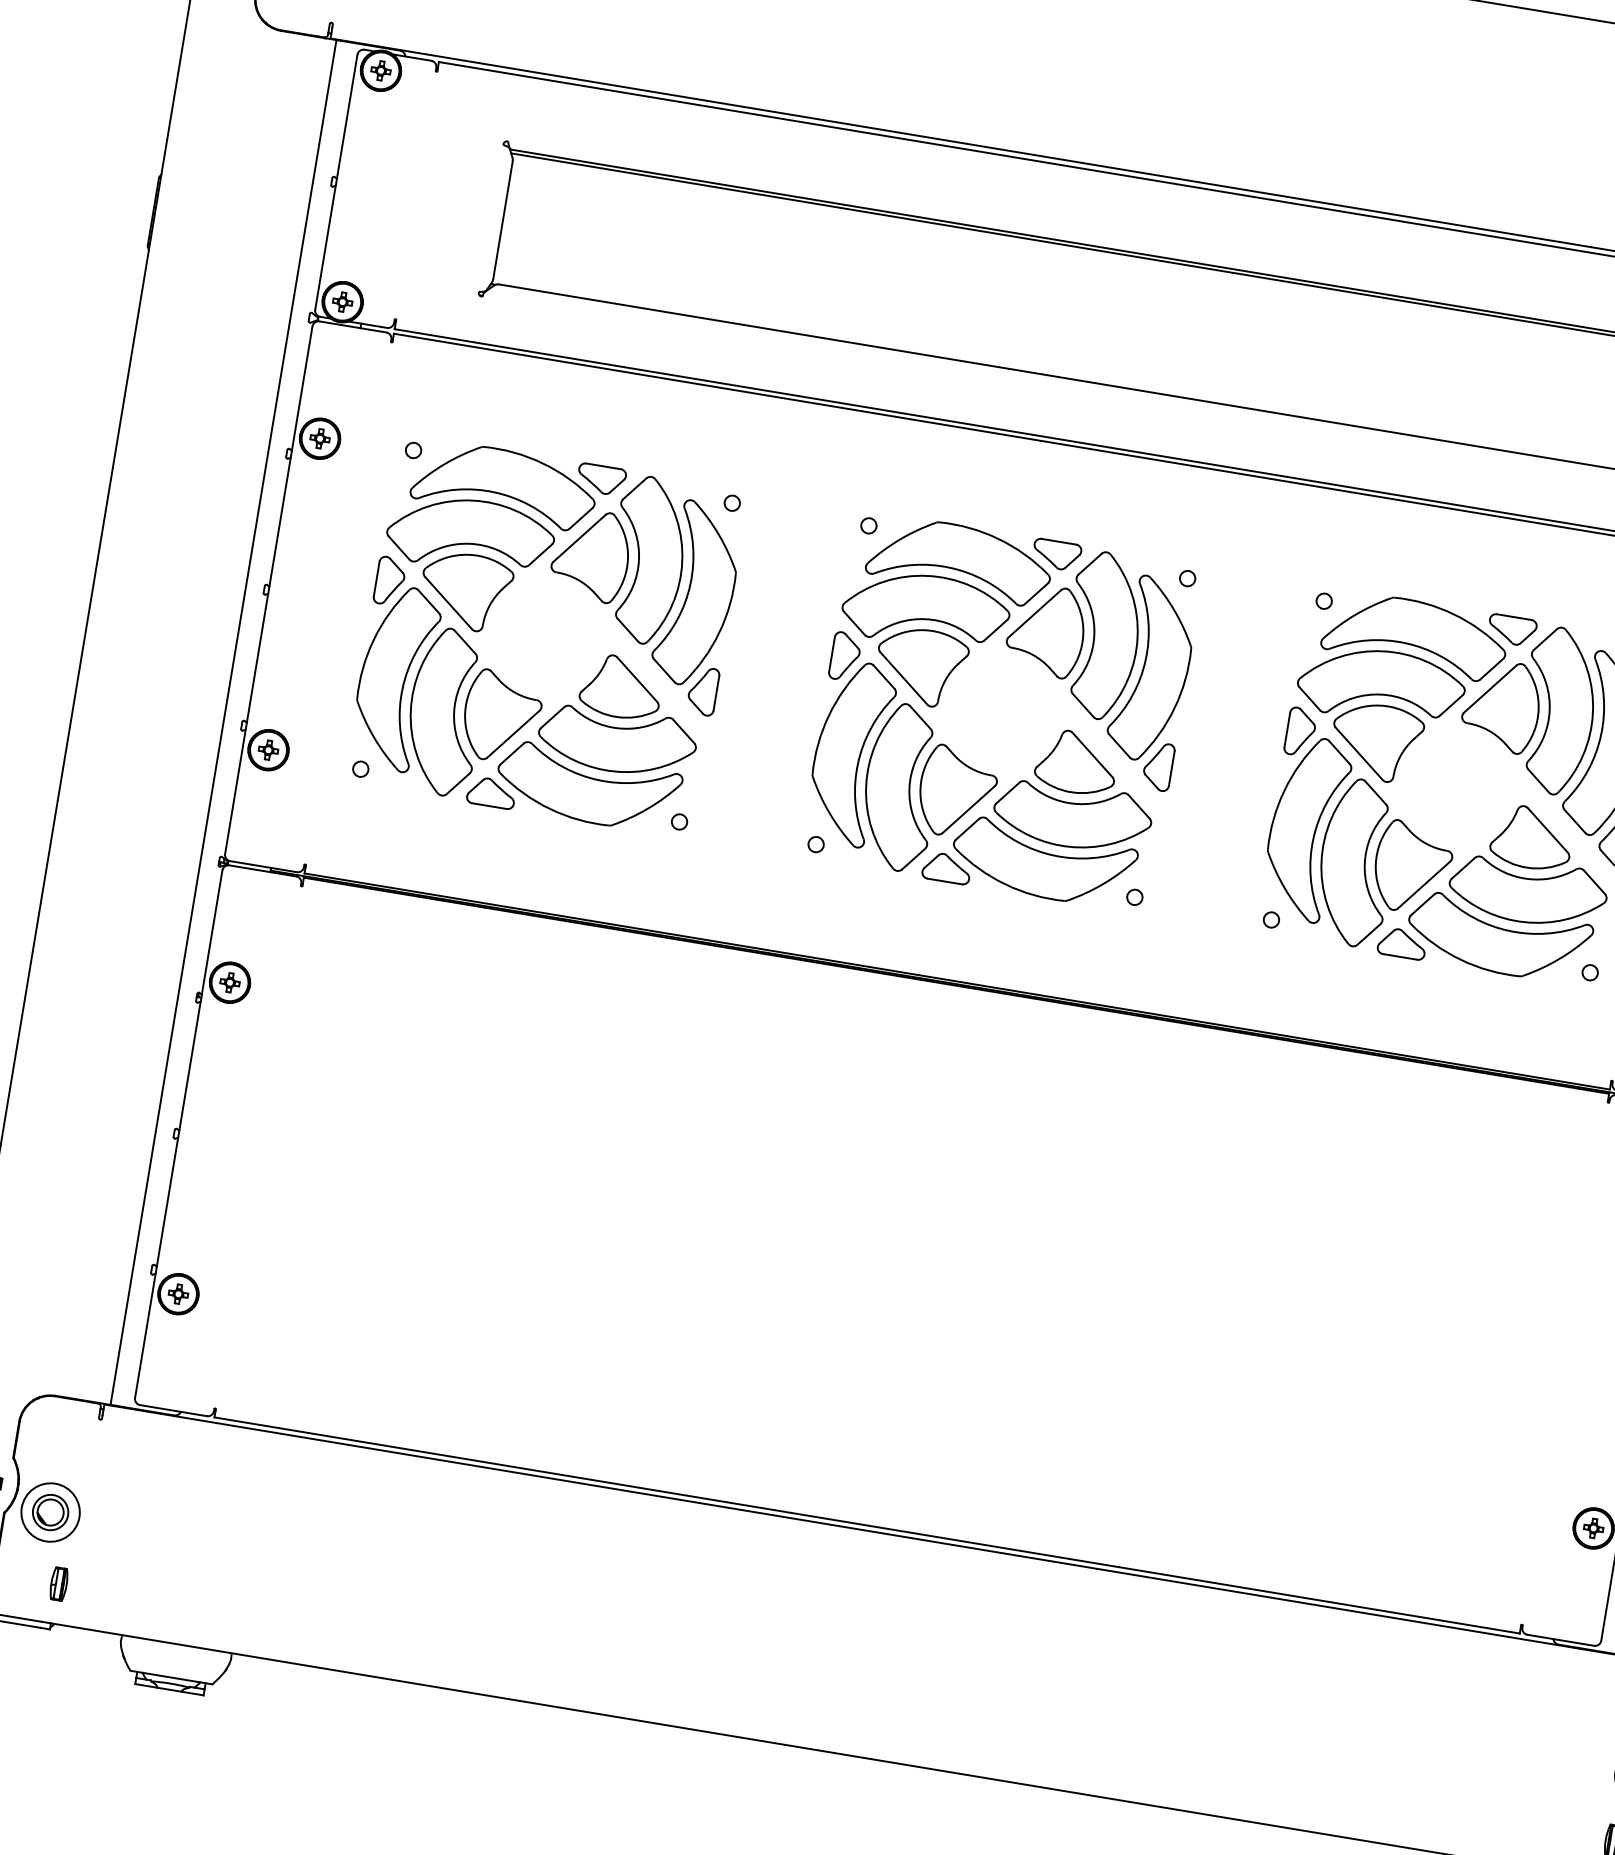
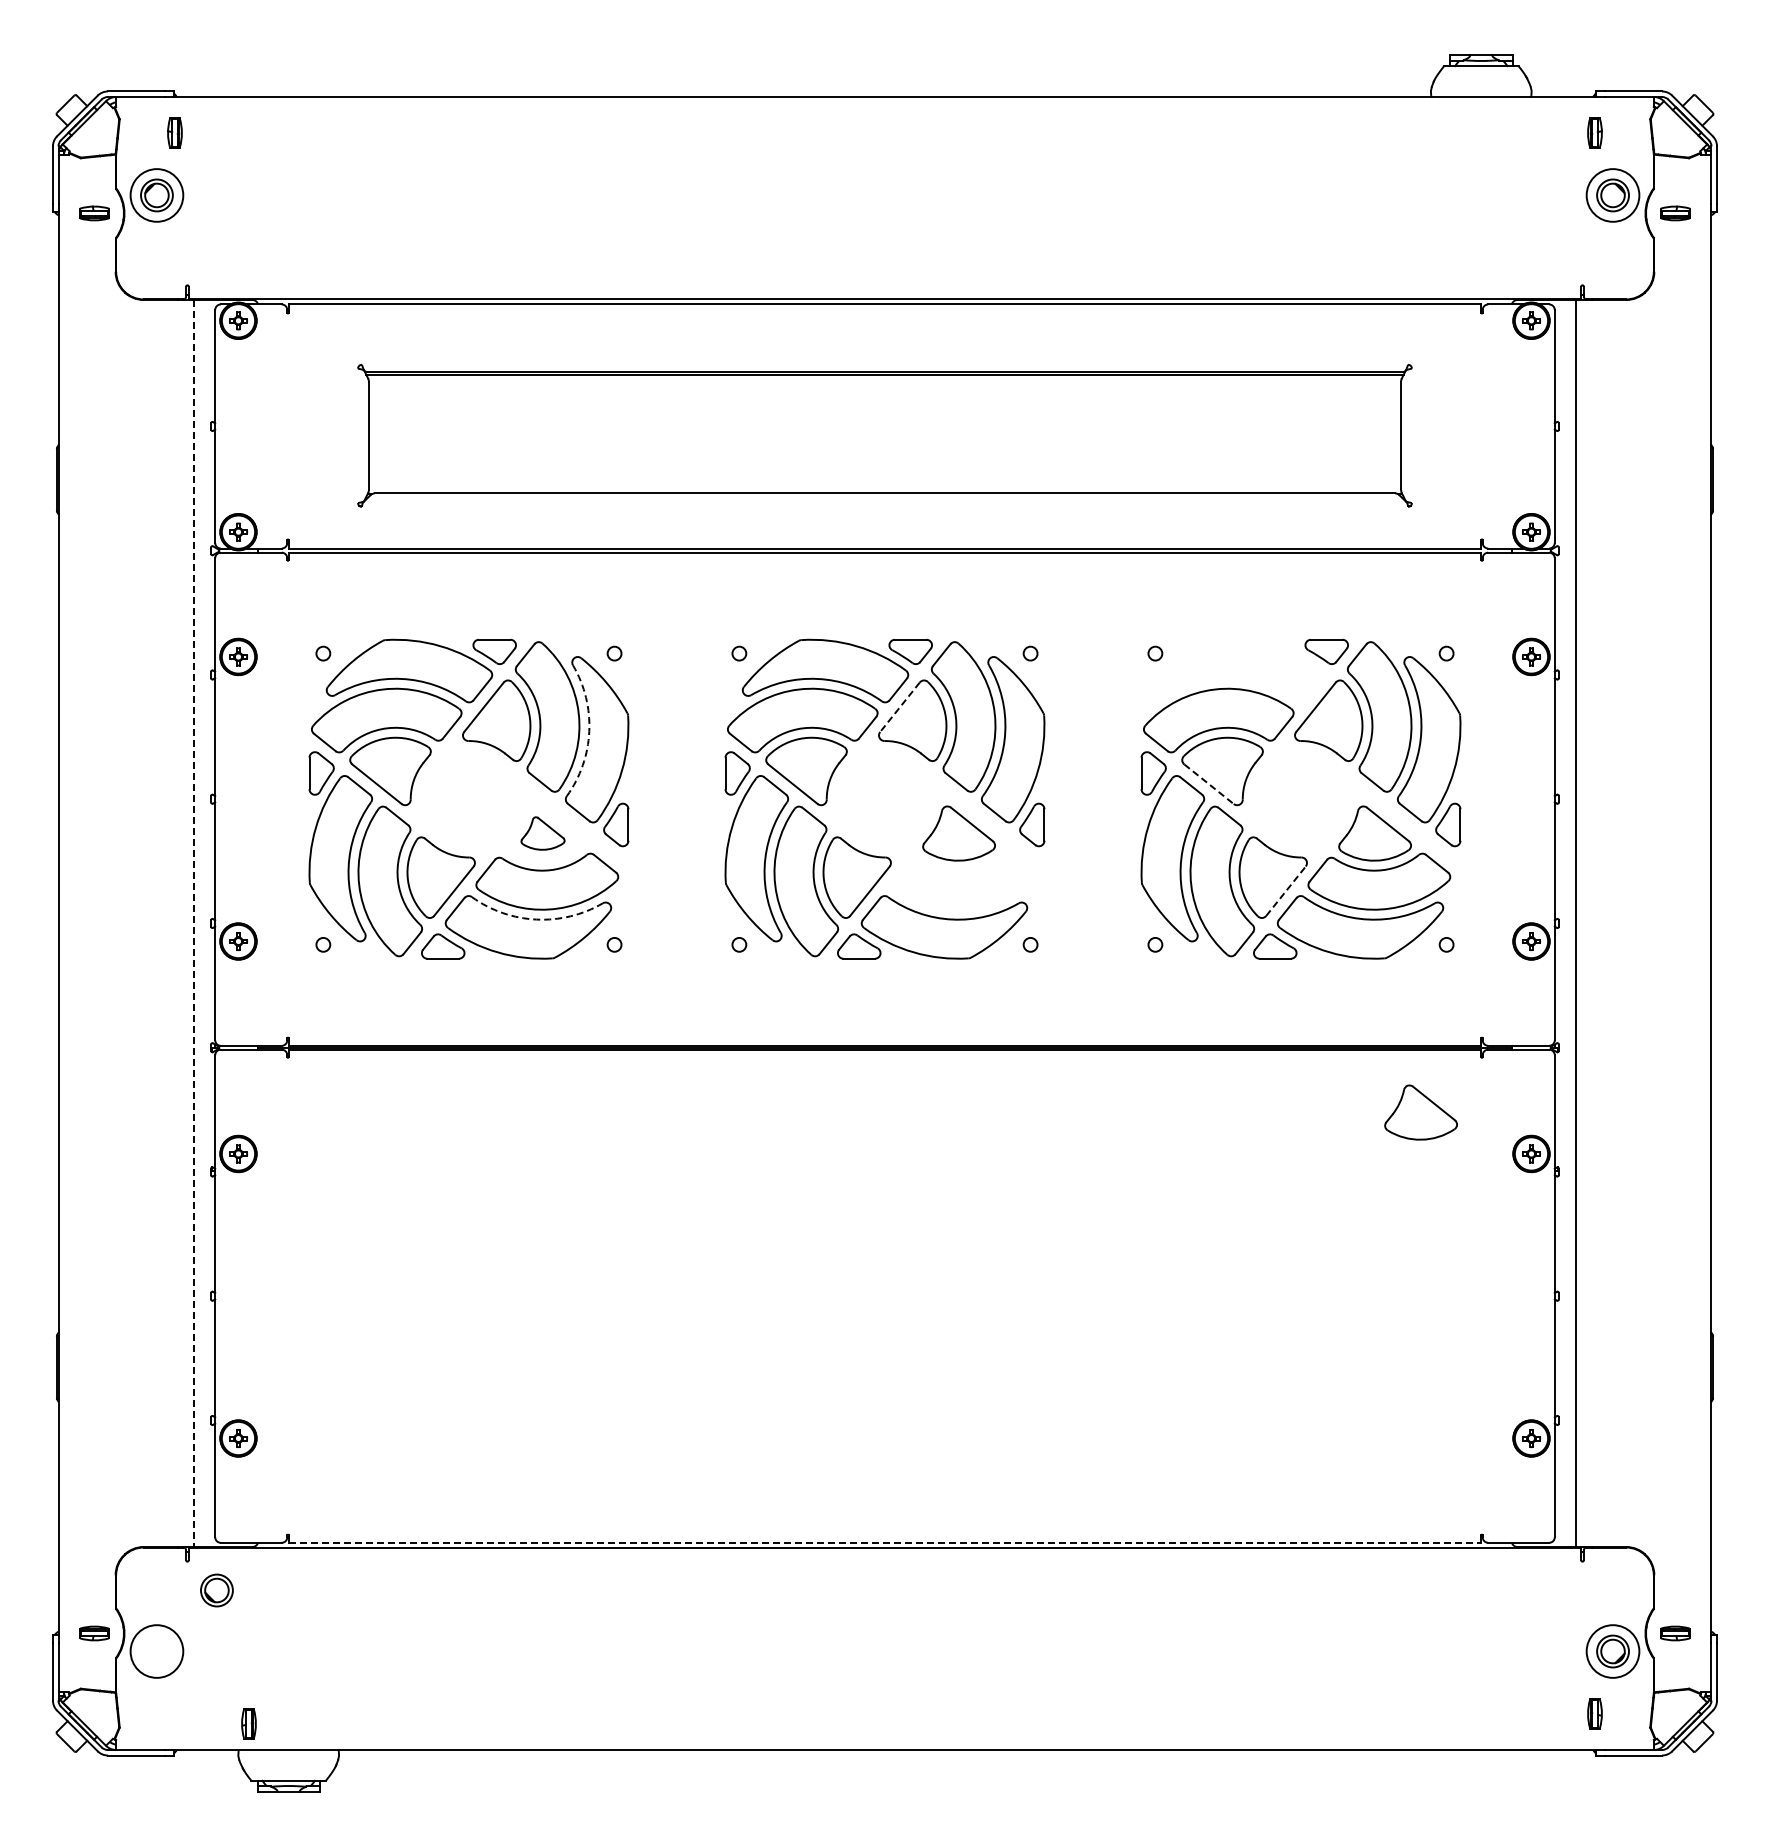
arc: (690, 583) -> (589, 731), solid -> dashed
line: (1035, 614) -> (900, 707), solid -> dashed
part: (1415, 635) -> (1241, 670), removed
part: (620, 687) -> (542, 833), size x0.6
line: (223, 723) -> (194, 924), solid -> dashed
line: (1359, 754) -> (1209, 784), solid -> dashed
arc: (598, 780) -> (536, 919), solid -> dashed
part: (1072, 815) -> (963, 881), removed
line: (1424, 885) -> (1286, 891), solid -> dashed
part: (1531, 1151) -> (1420, 1112), added
part: (50, 1512) -> (216, 1590), moved
line: (867, 1525) -> (885, 1542), solid -> dashed
part: (58, 1583) -> (248, 1723), moved

